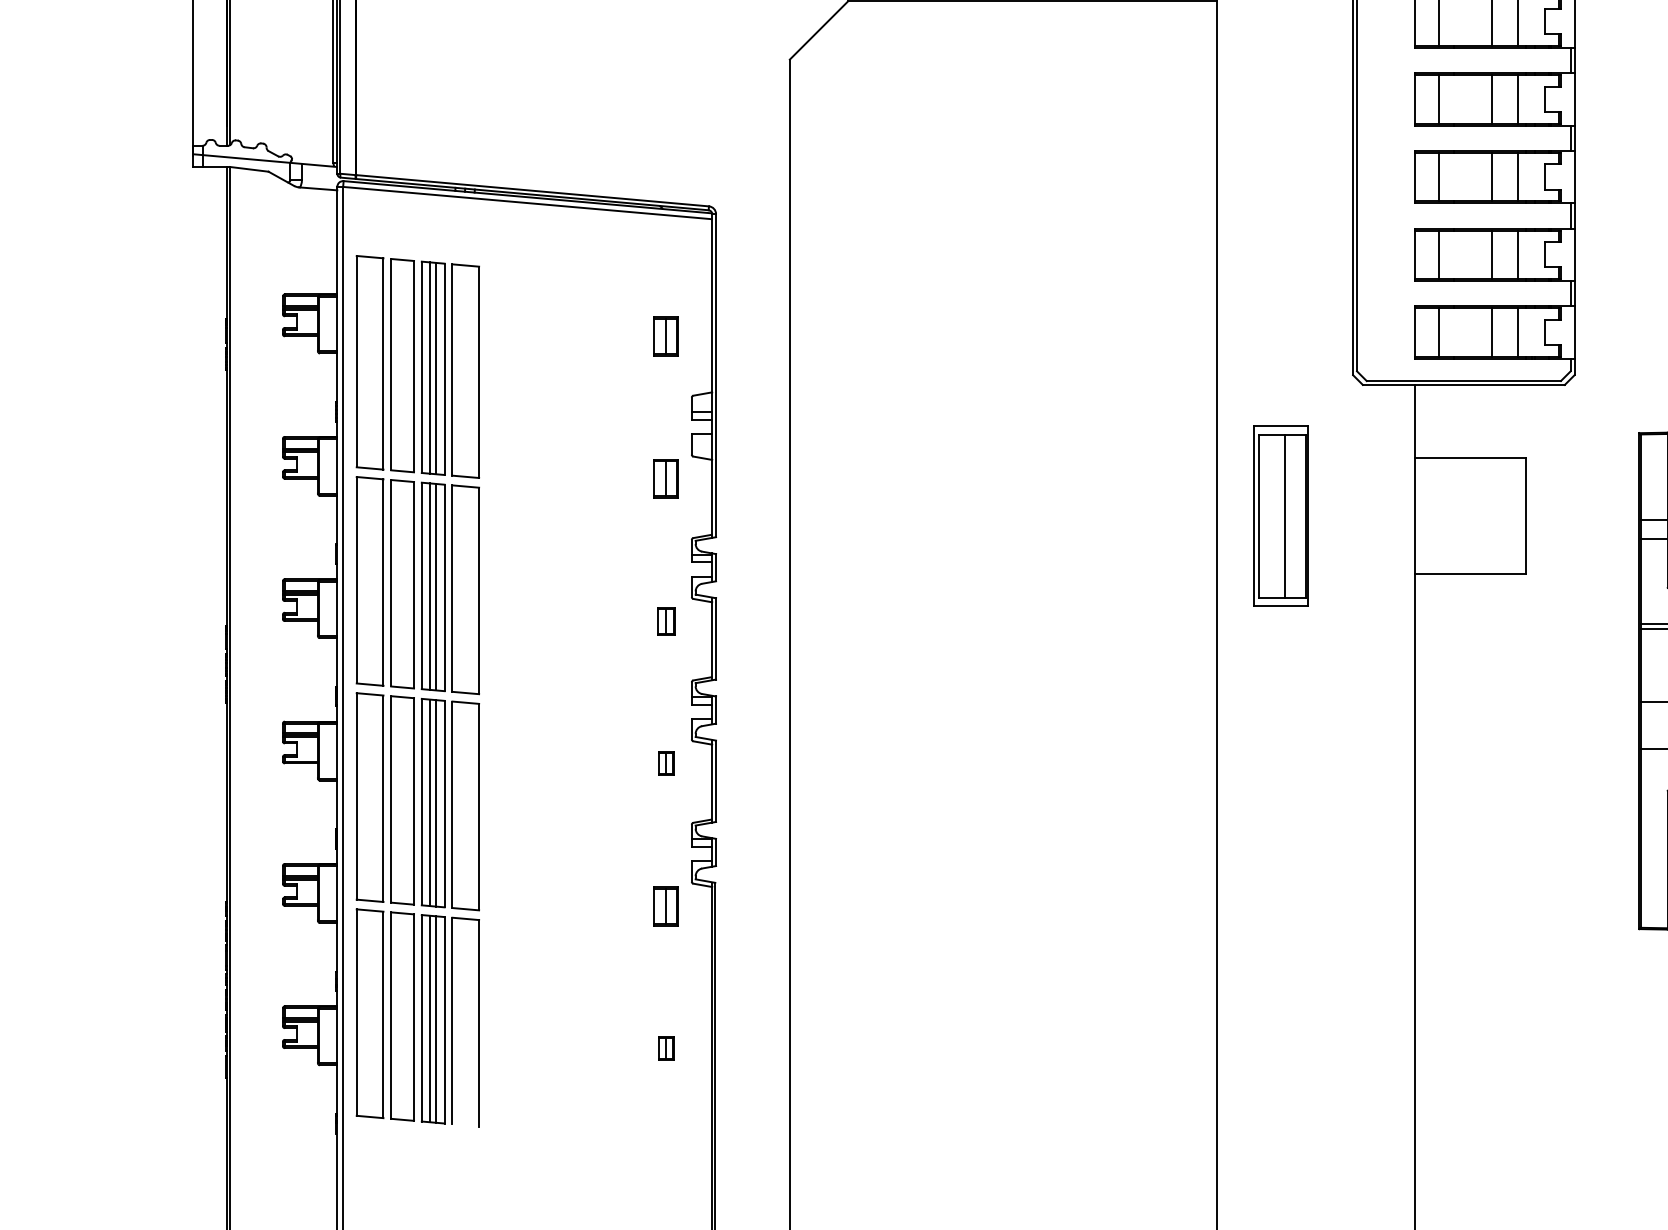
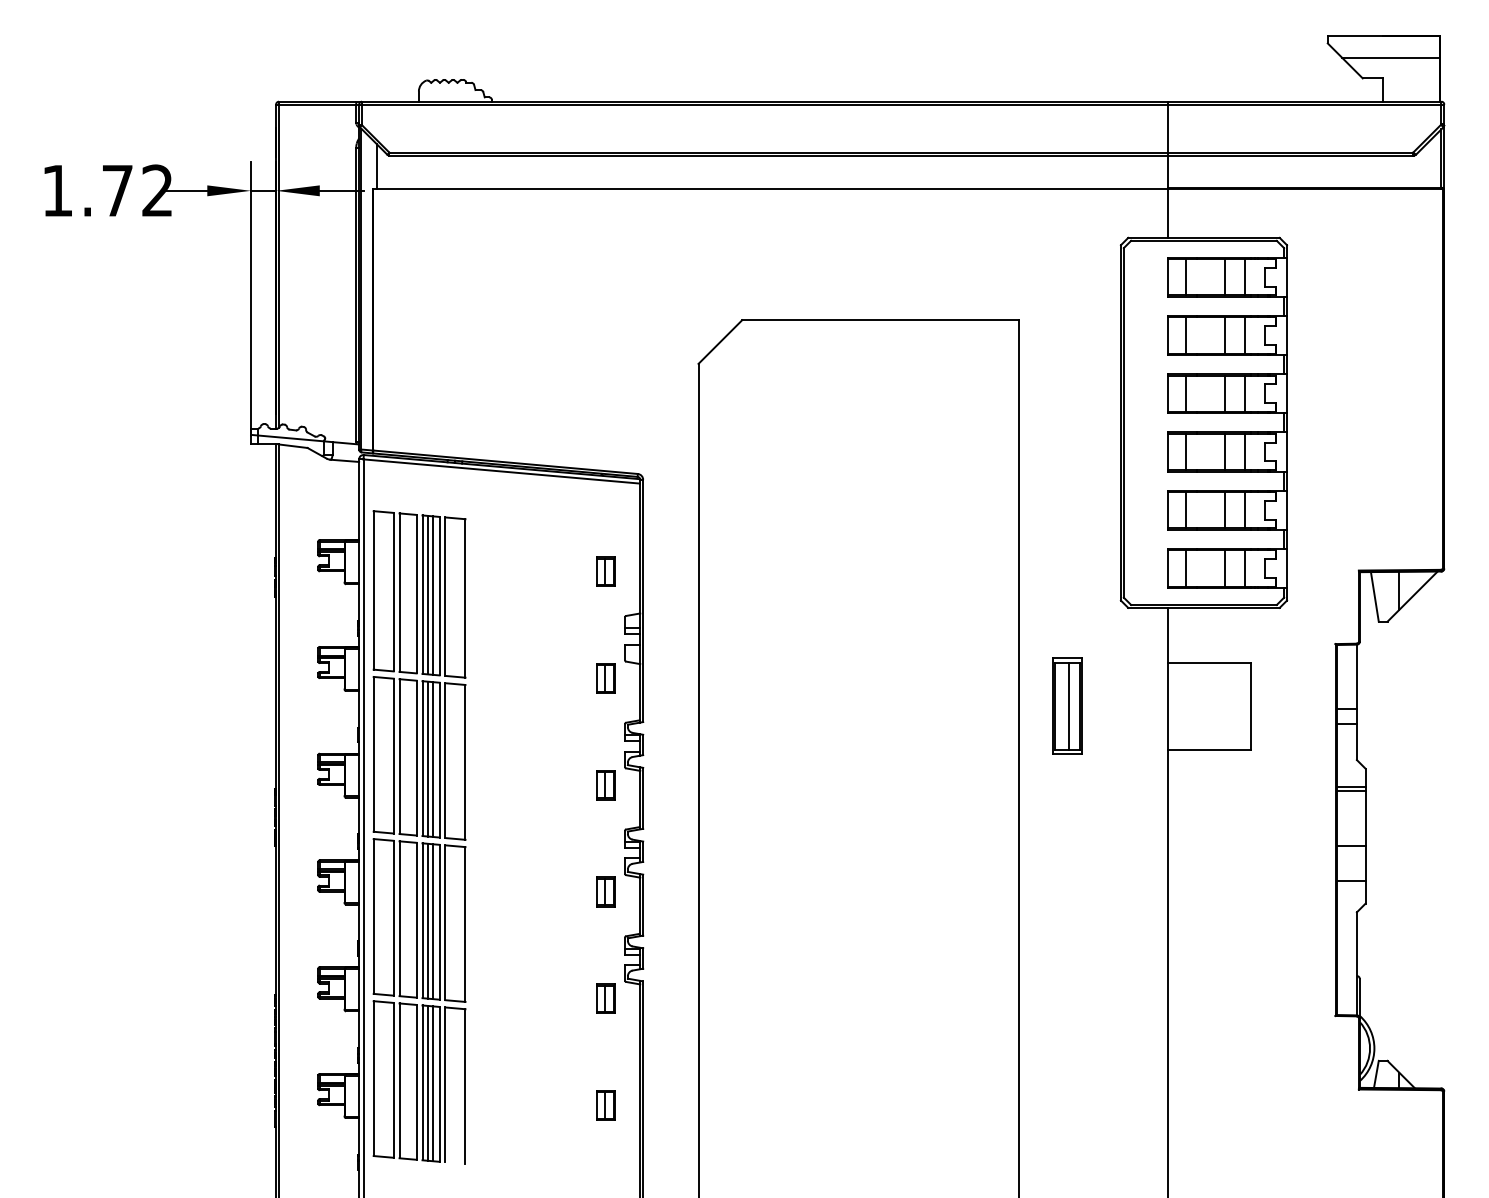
part: (1281, 515) -> (1067, 705), size x0.71
part: (665, 621) -> (605, 785), size x1.43
part: (665, 763) -> (605, 891), size x1.67
part: (665, 1048) -> (605, 1105), size x1.67

